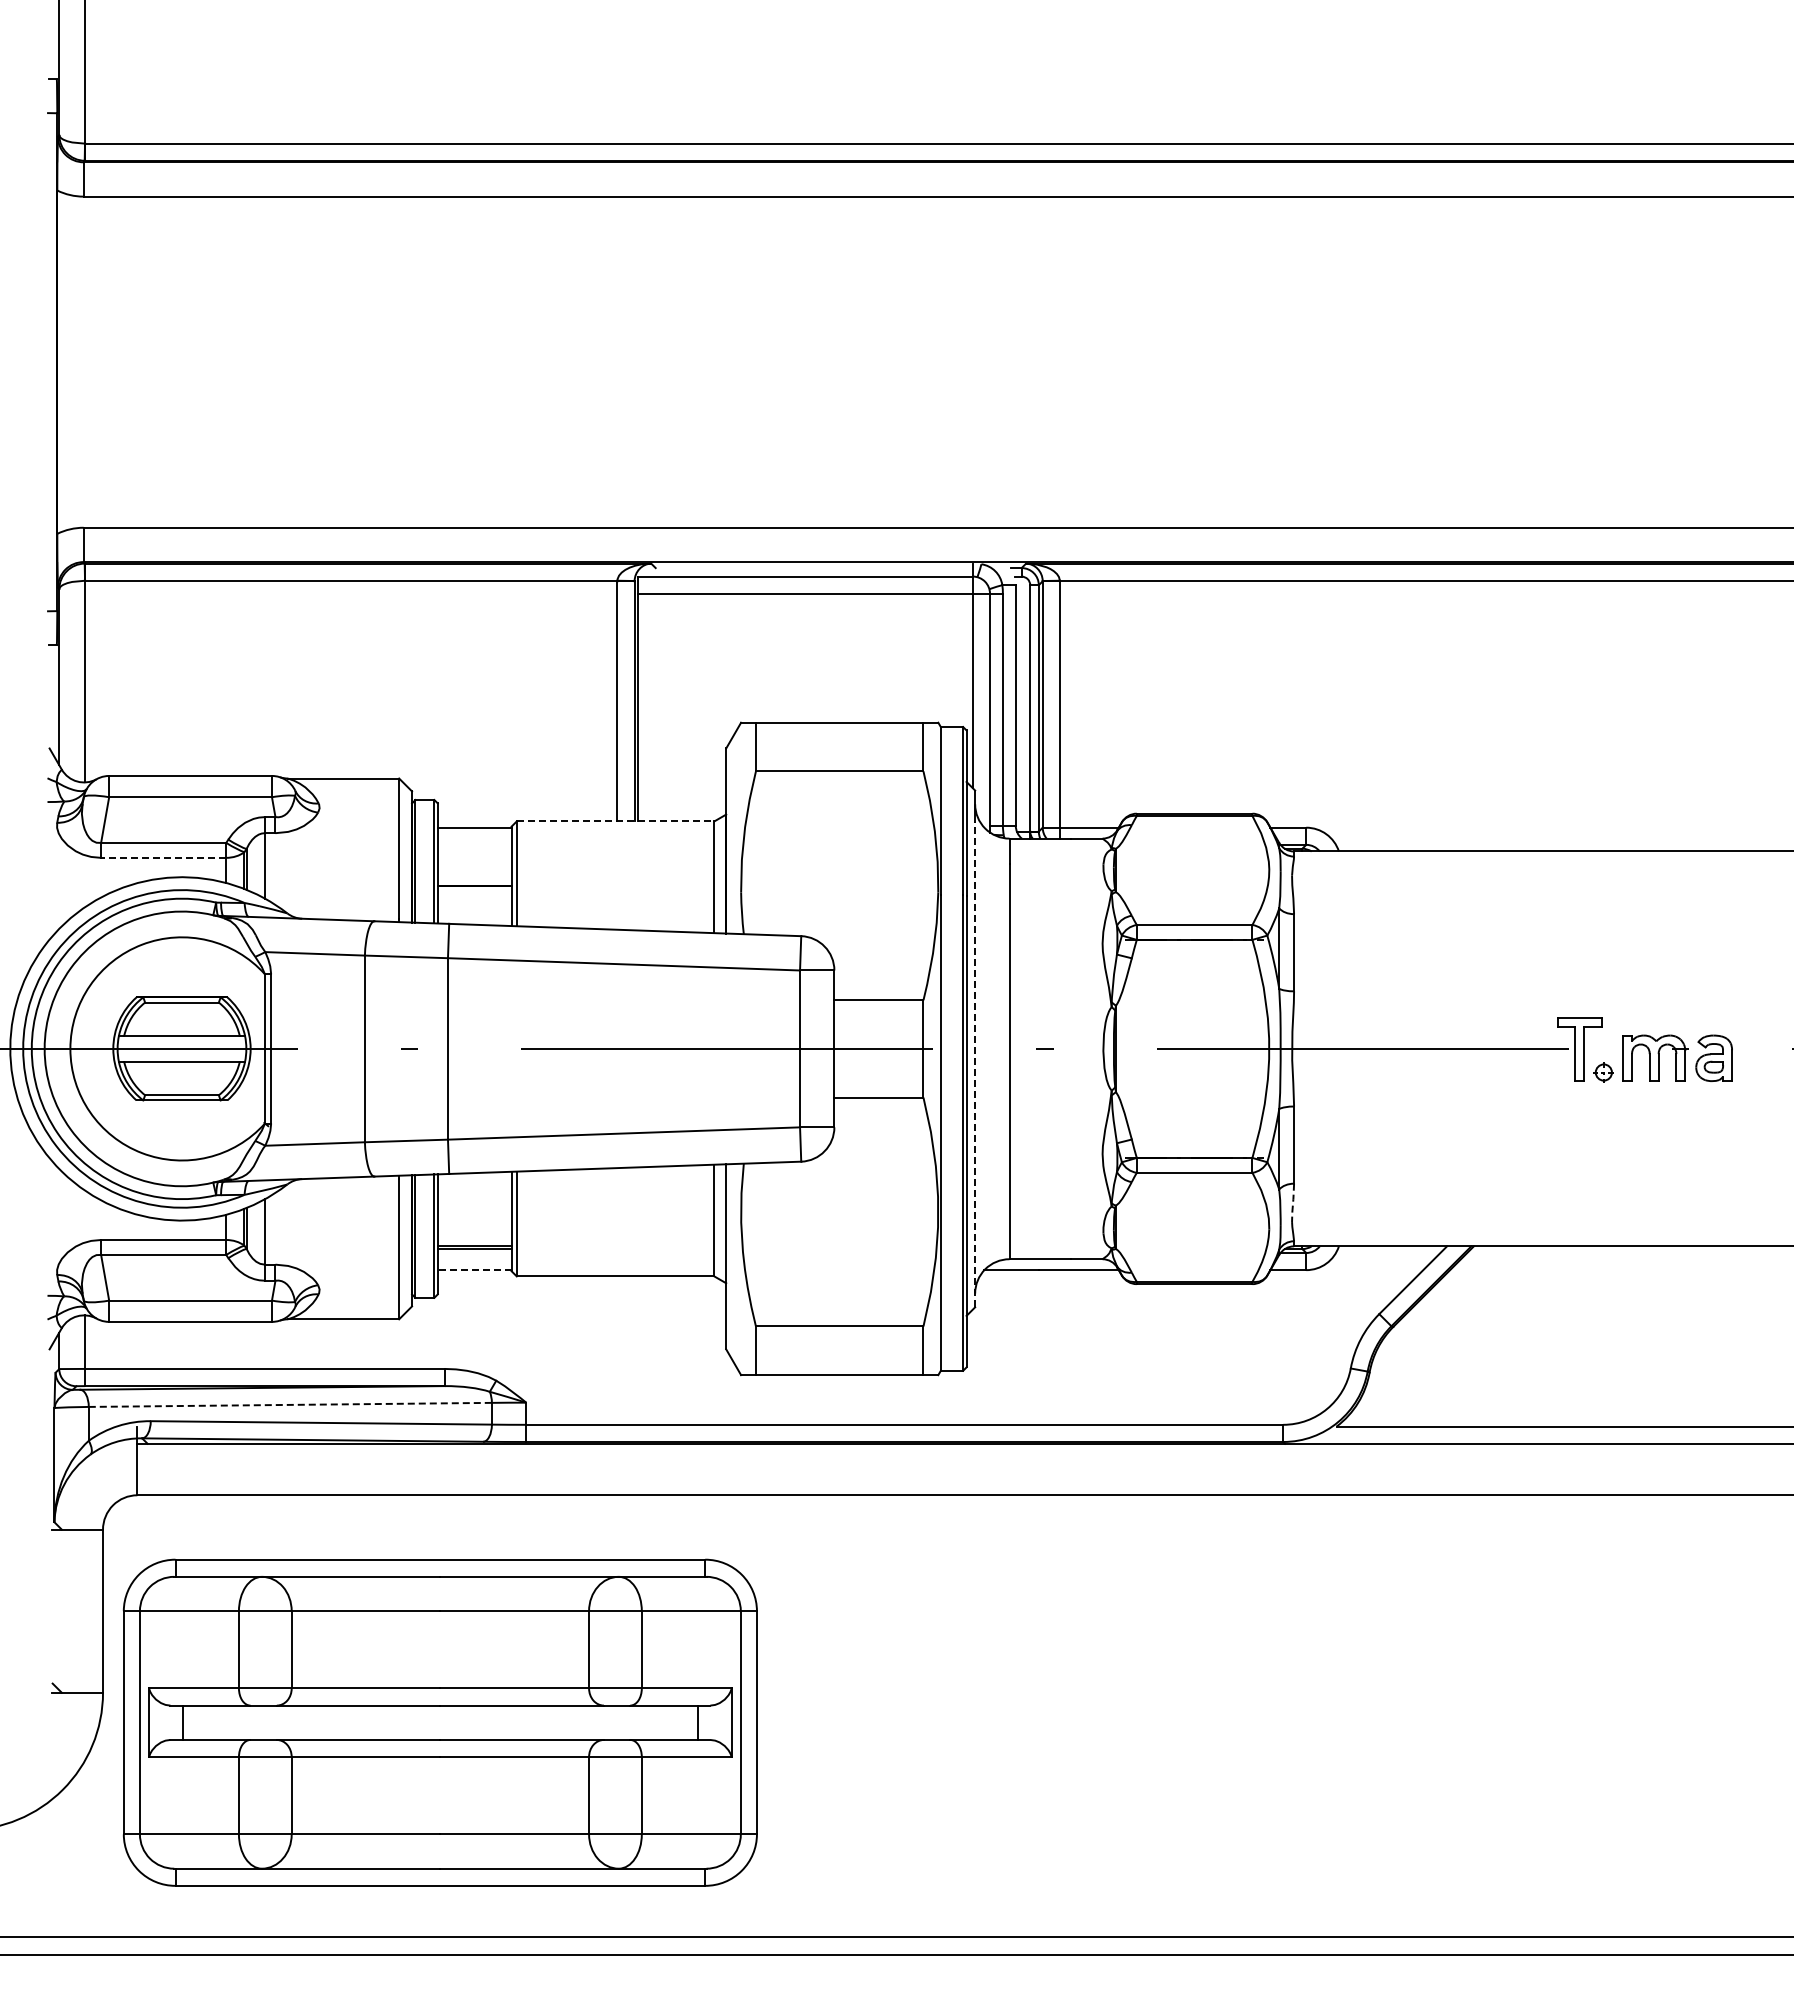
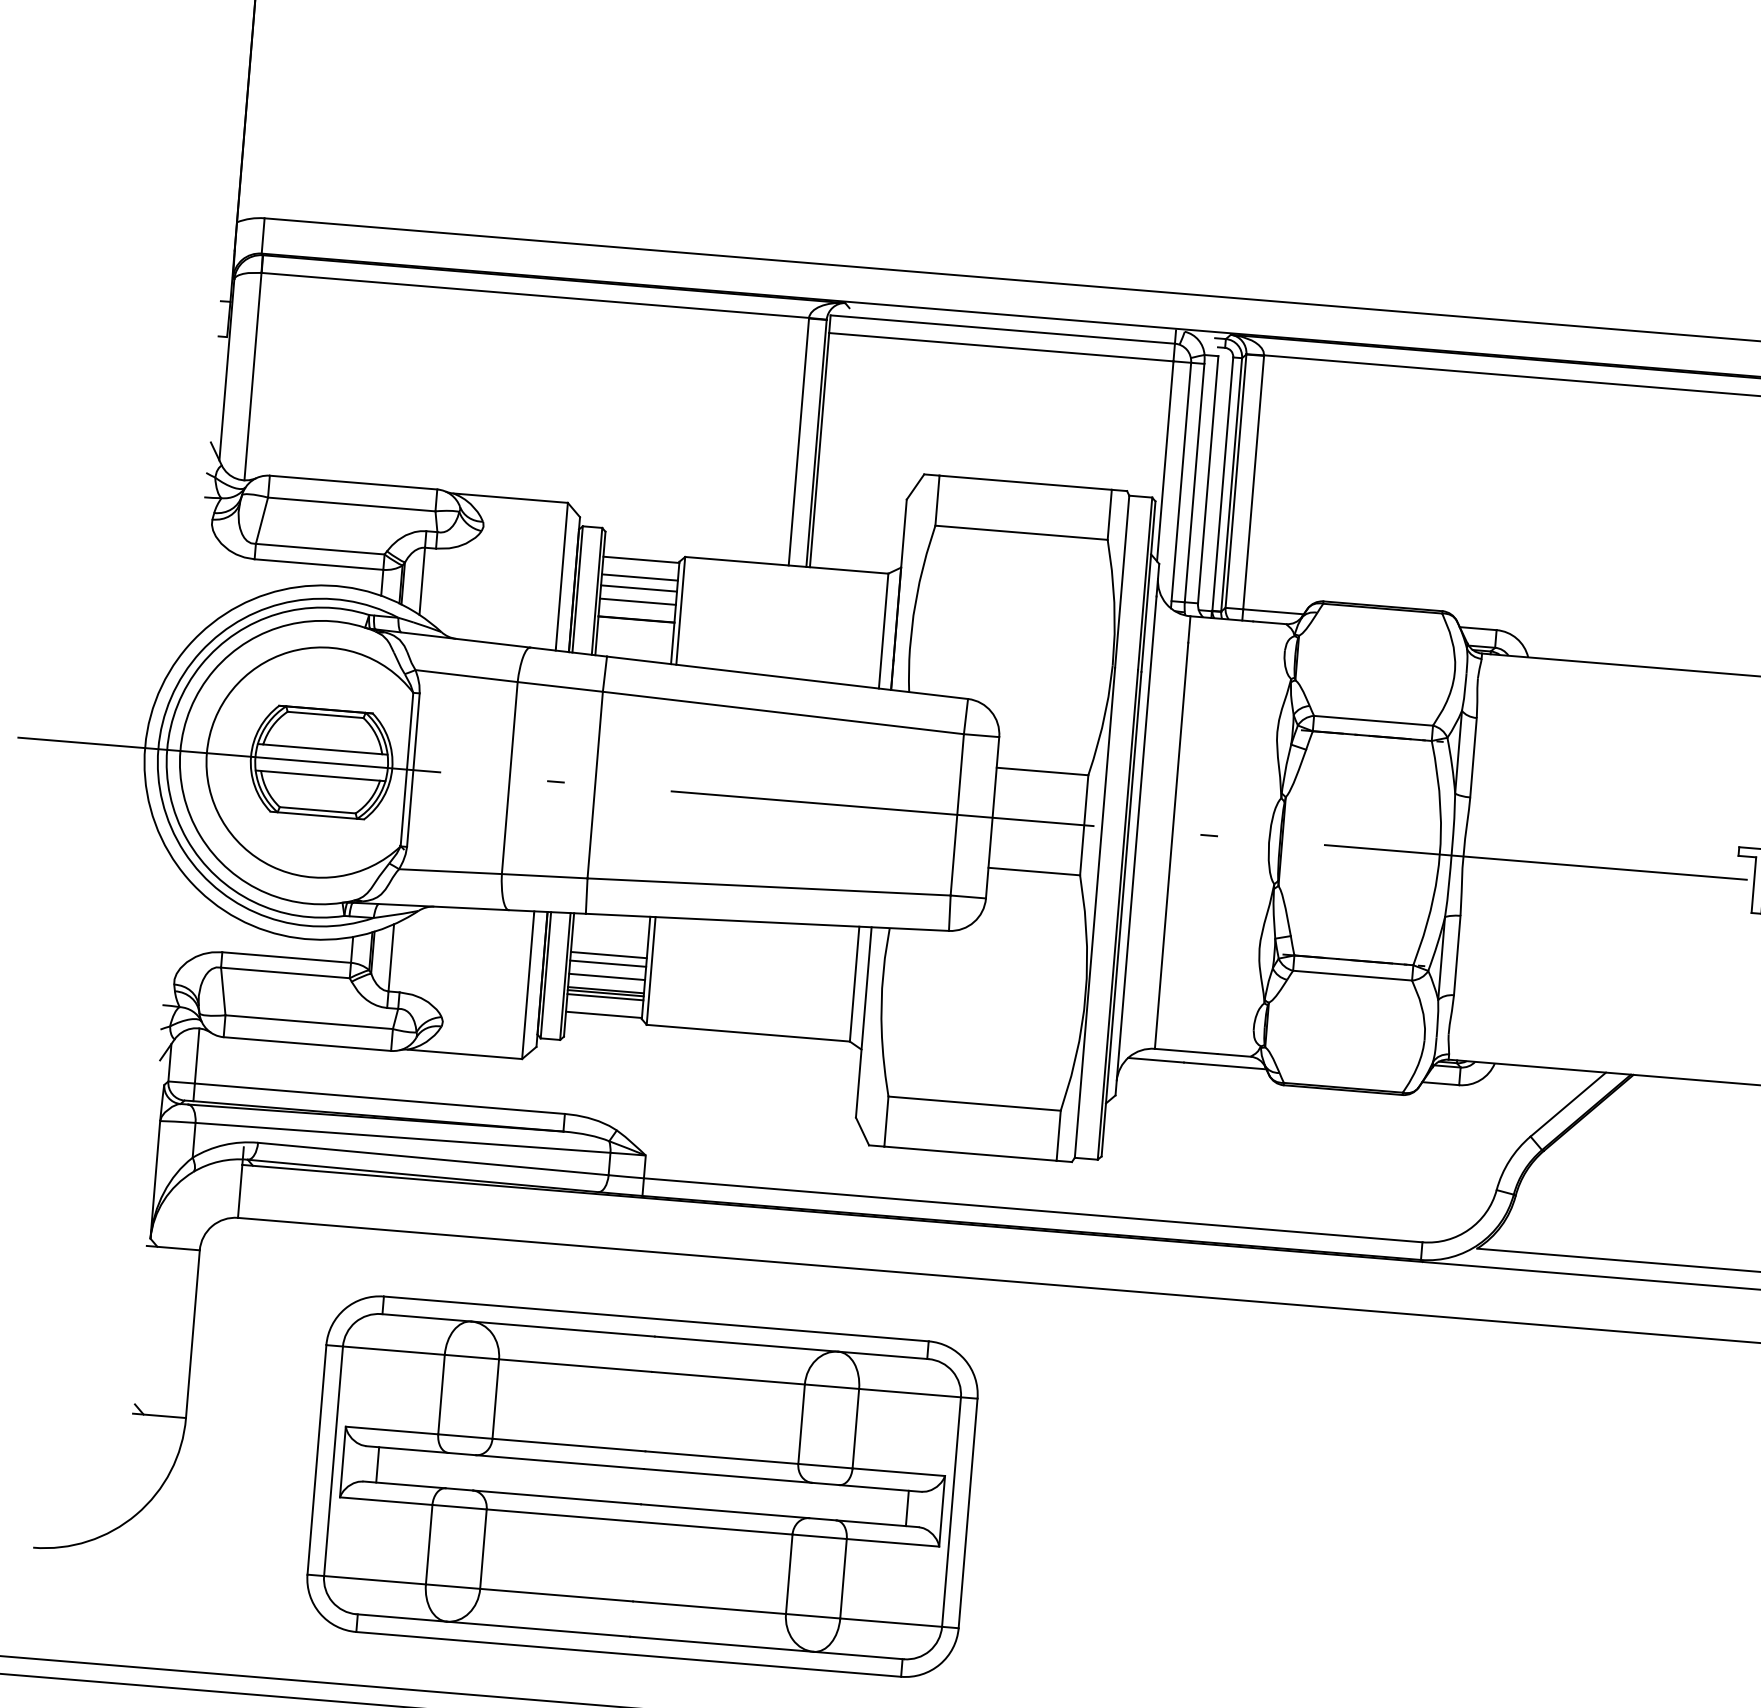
line: (615, 821) -> (786, 565), dashed -> solid
line: (474, 844) -> (639, 577), added
line: (474, 855) -> (638, 588), added
line: (163, 857) -> (318, 564), dashed -> solid
line: (474, 868) -> (637, 601), added
line: (975, 1064) -> (1136, 845), dashed -> solid
line: (1293, 1202) -> (1451, 1014), dashed -> solid
line: (474, 1212) -> (608, 955), added
line: (474, 1220) -> (607, 963), added
line: (474, 1233) -> (606, 977), added
line: (474, 1252) -> (605, 996), added
line: (474, 1270) -> (603, 1015), dashed -> solid
line: (290, 1404) -> (403, 1137), dashed -> solid
part: (439, 1722) -> (641, 1486), moved

